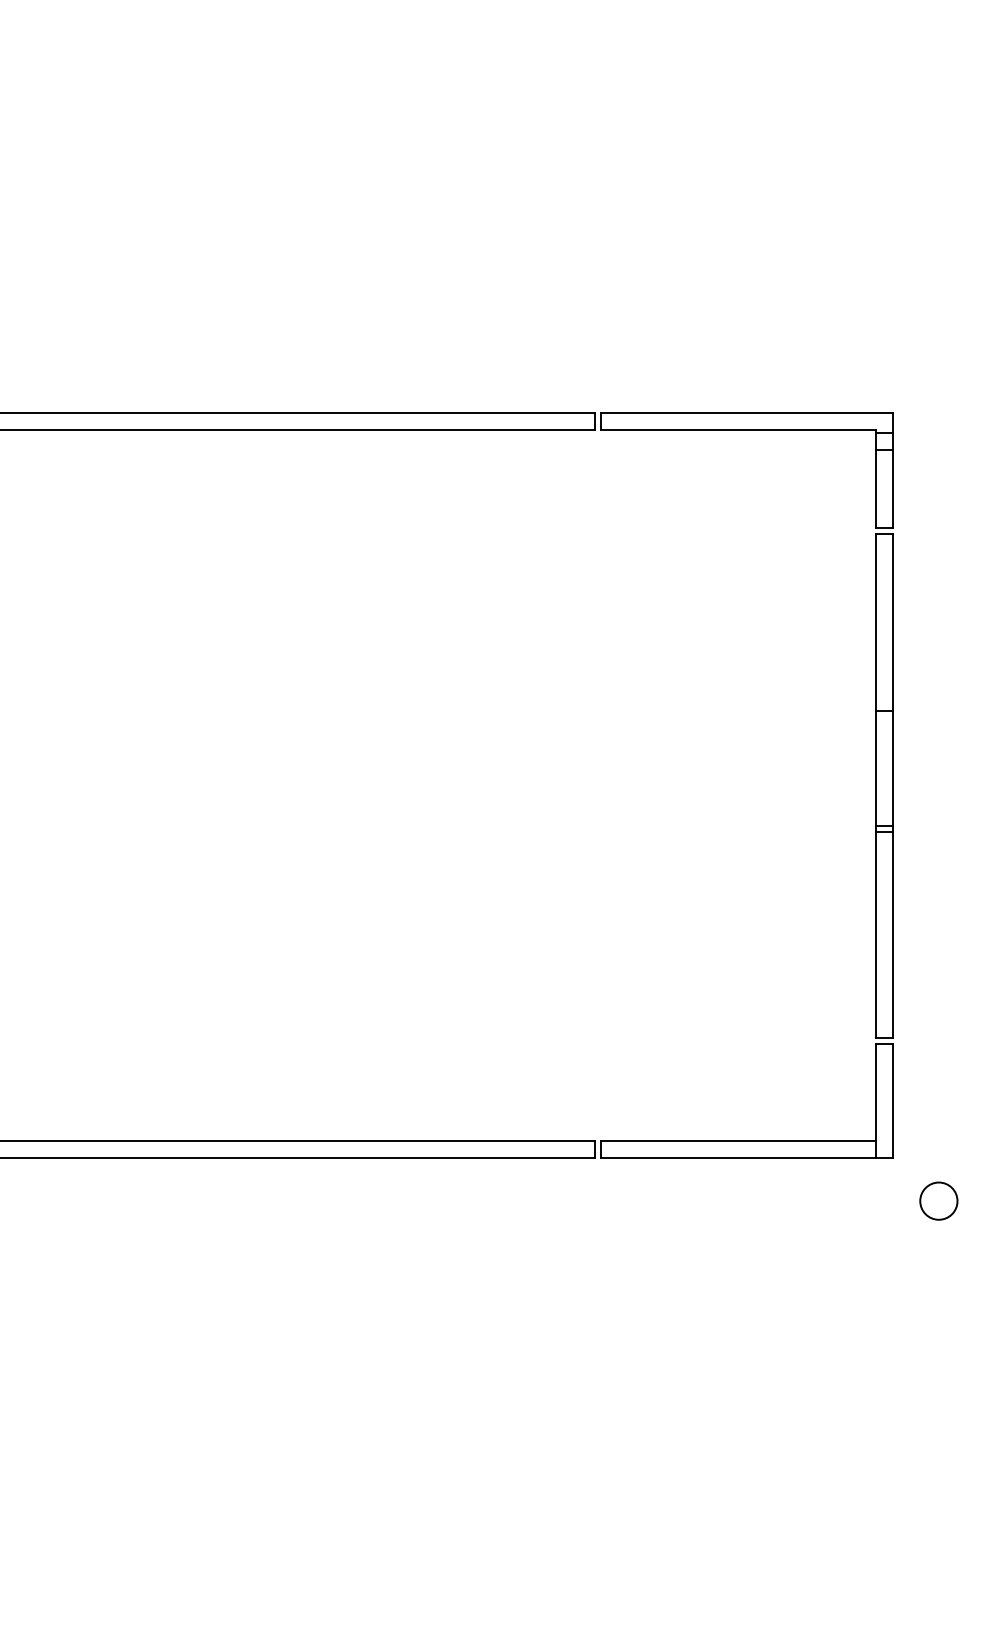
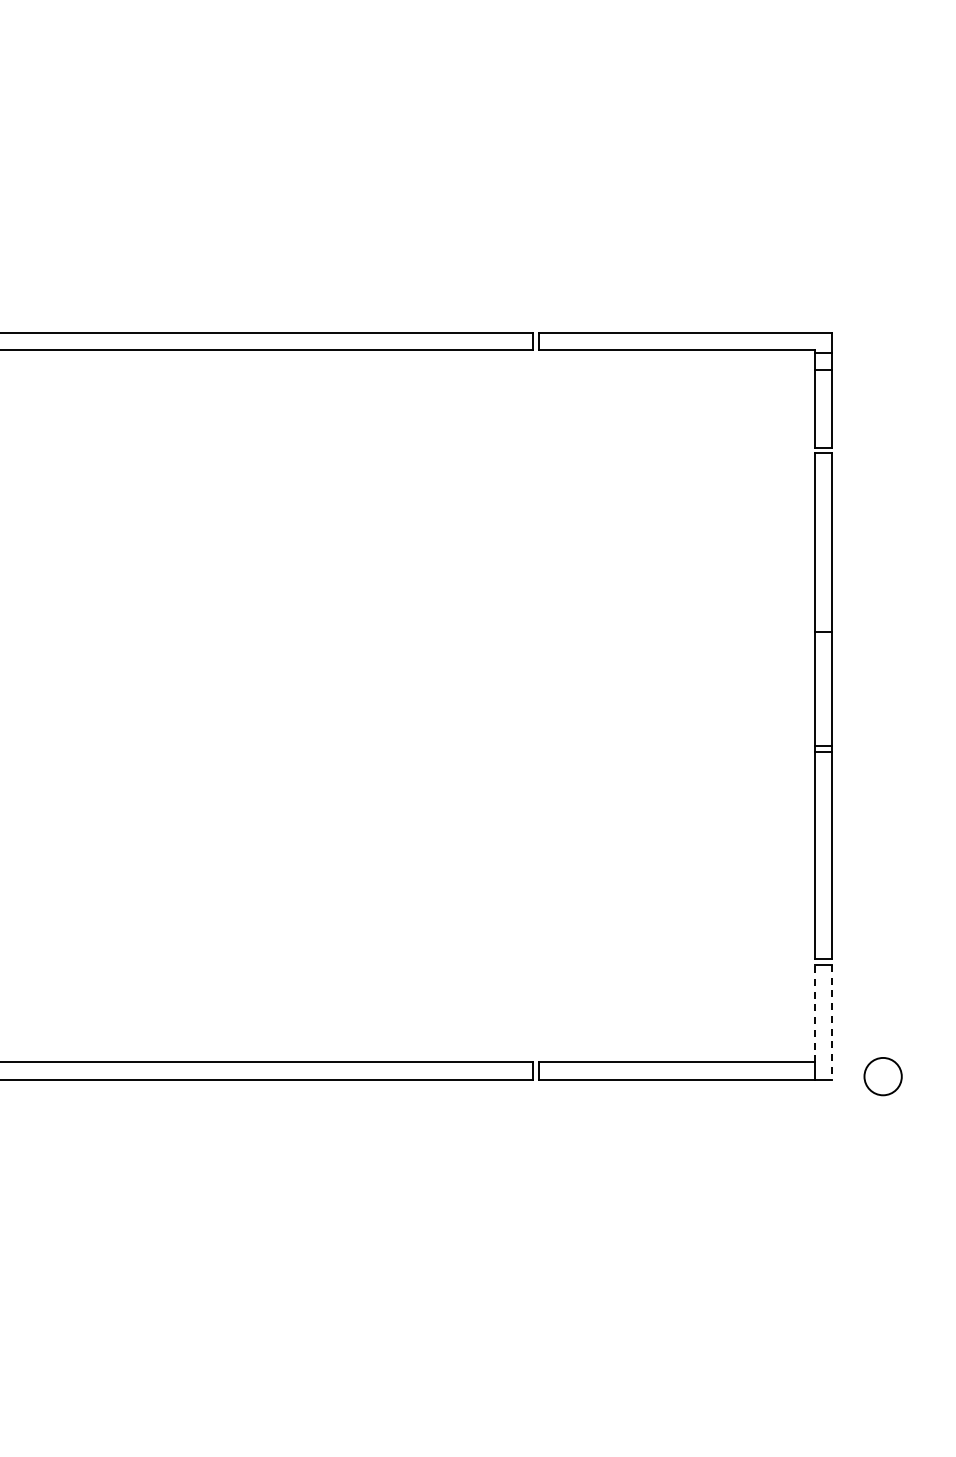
line: (875, 1092) -> (814, 1013), solid -> dashed
line: (893, 1101) -> (832, 1022), solid -> dashed
circle: (938, 1200) -> (882, 1075), moved

